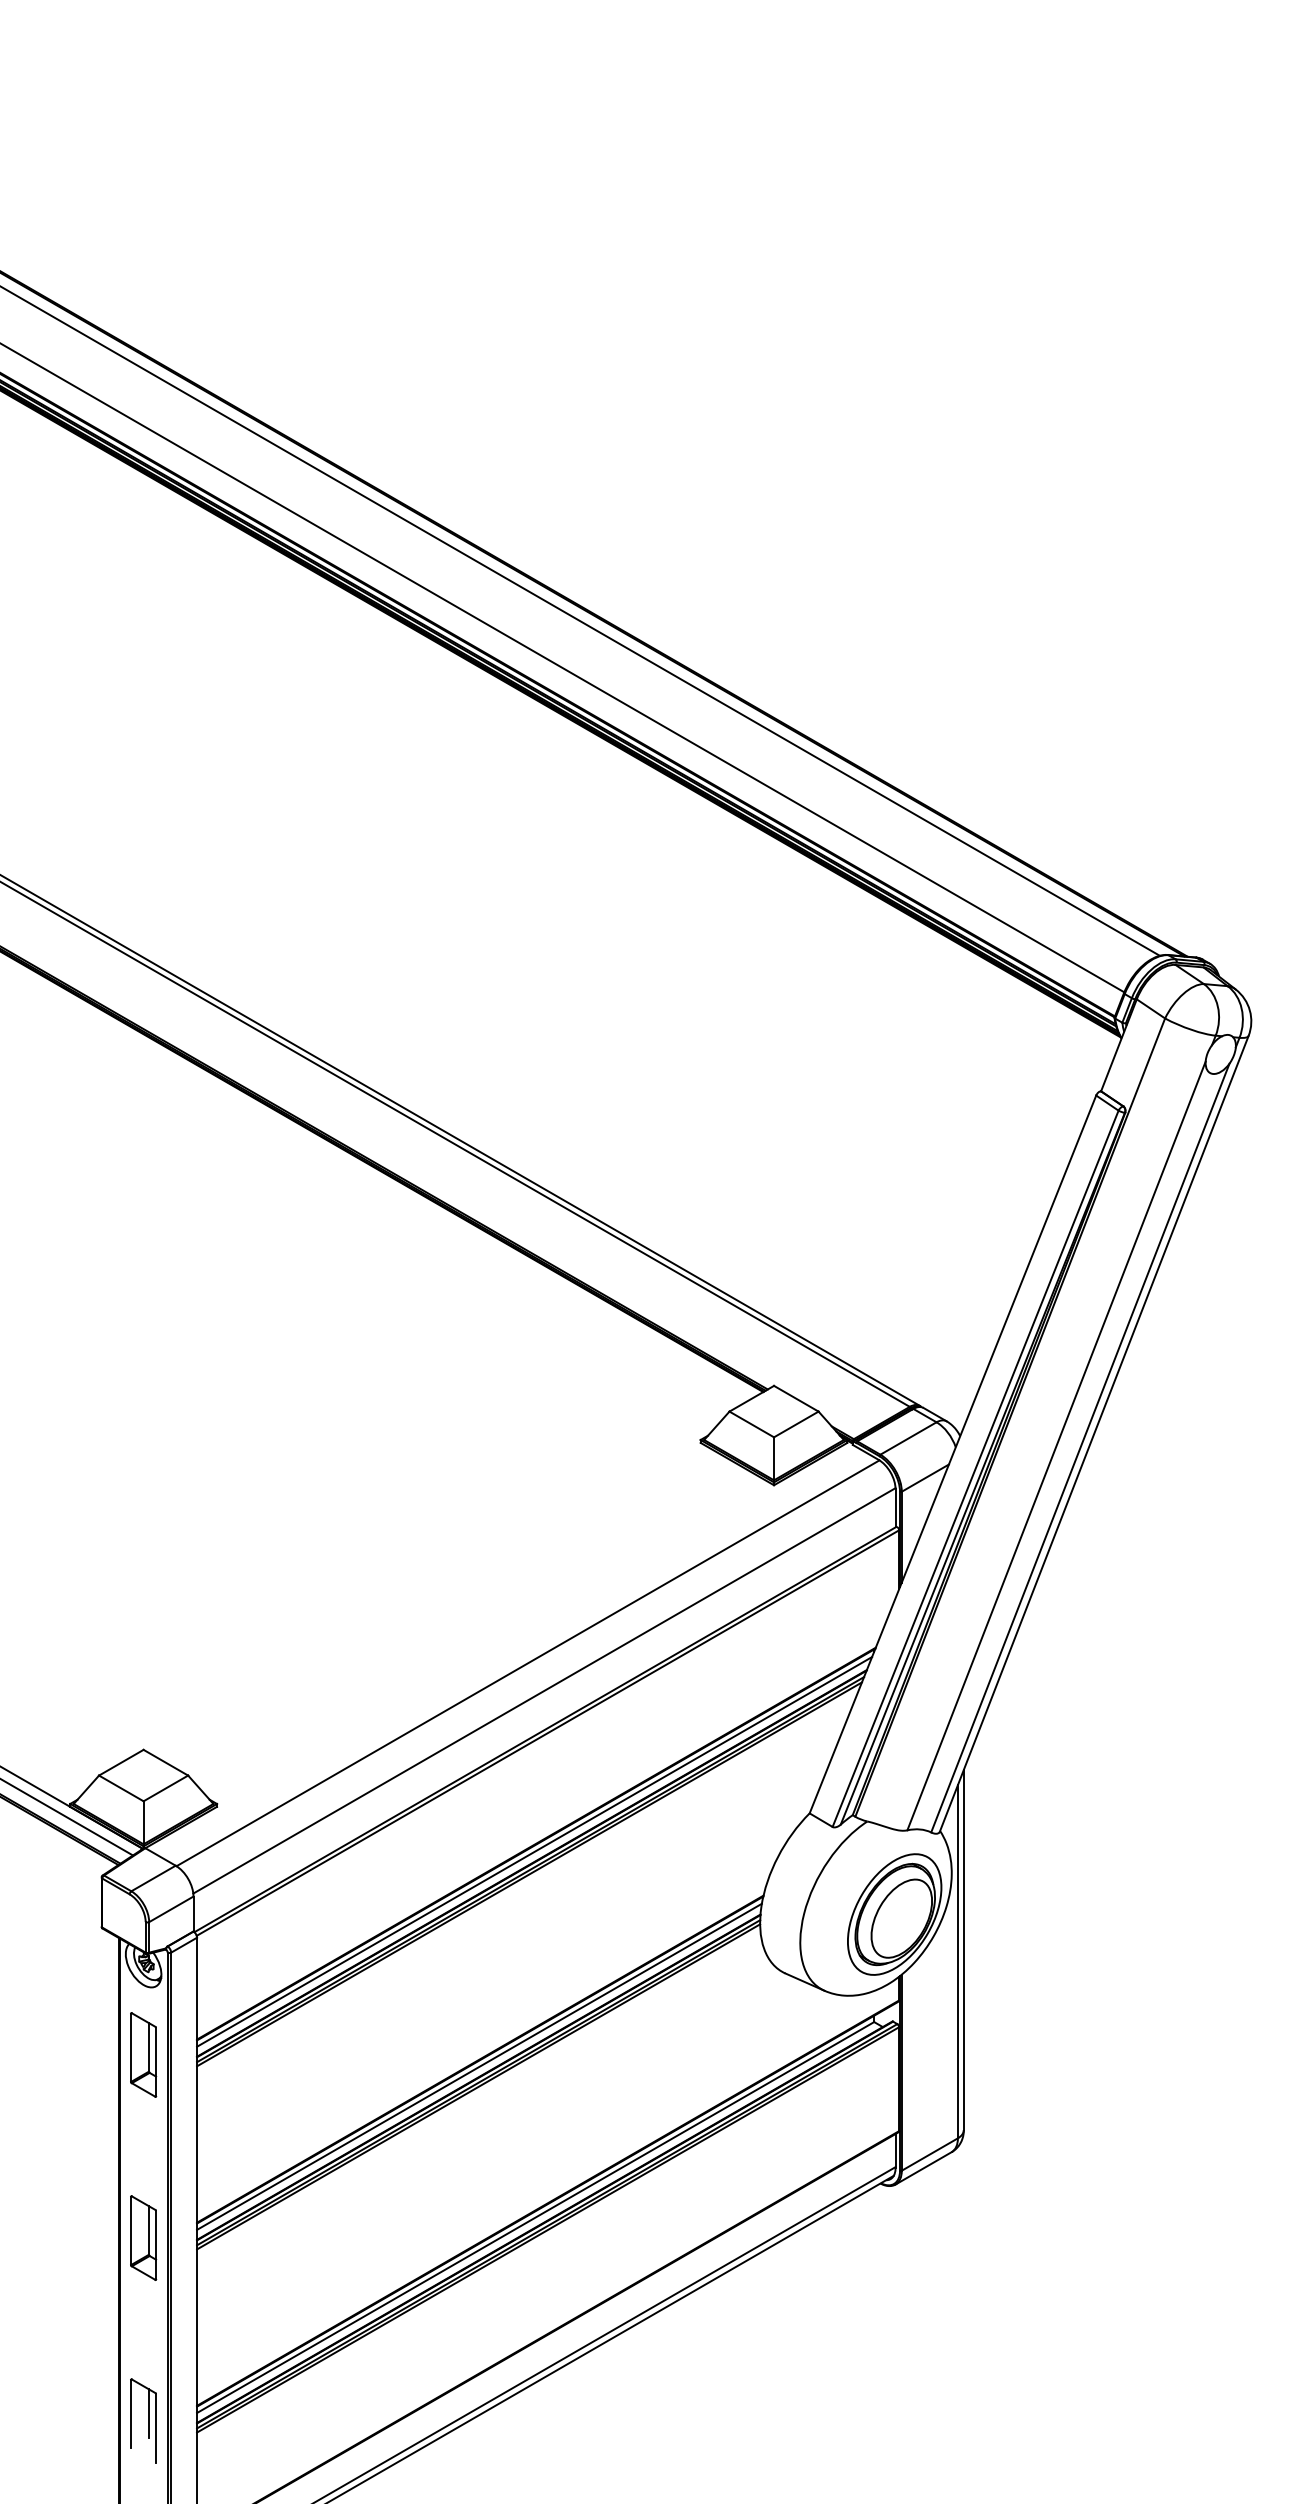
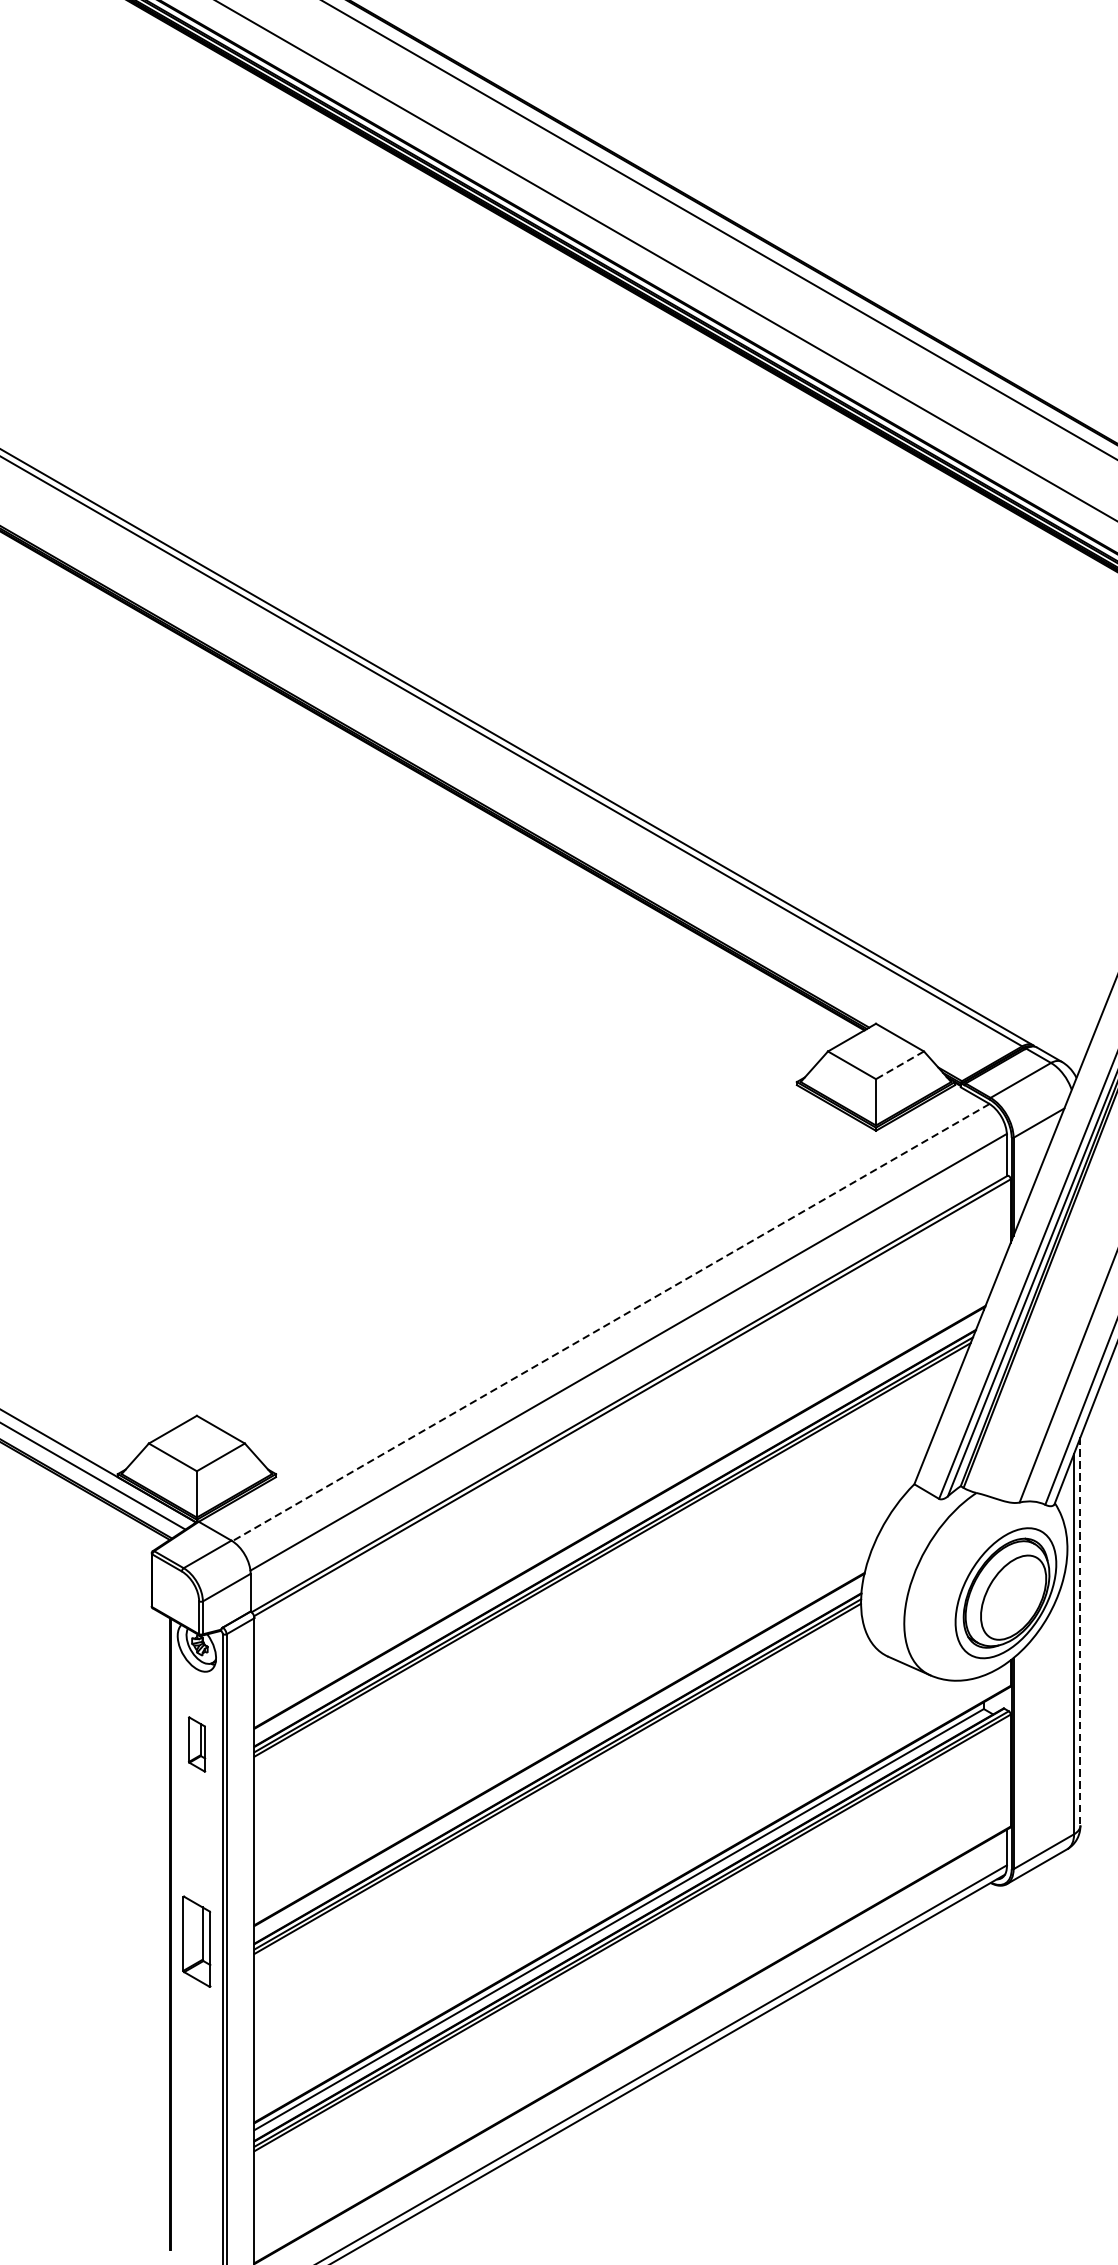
line: (796, 1424) -> (900, 1065), solid -> dashed
line: (528, 1663) -> (611, 1322), solid -> dashed
line: (534, 1851) -> (617, 1525), removed
line: (963, 1950) -> (1080, 1631), solid -> dashed
part: (143, 2054) -> (196, 1743), size x0.6
line: (479, 2066) -> (558, 1756), removed
part: (143, 2420) -> (196, 2138), removed

